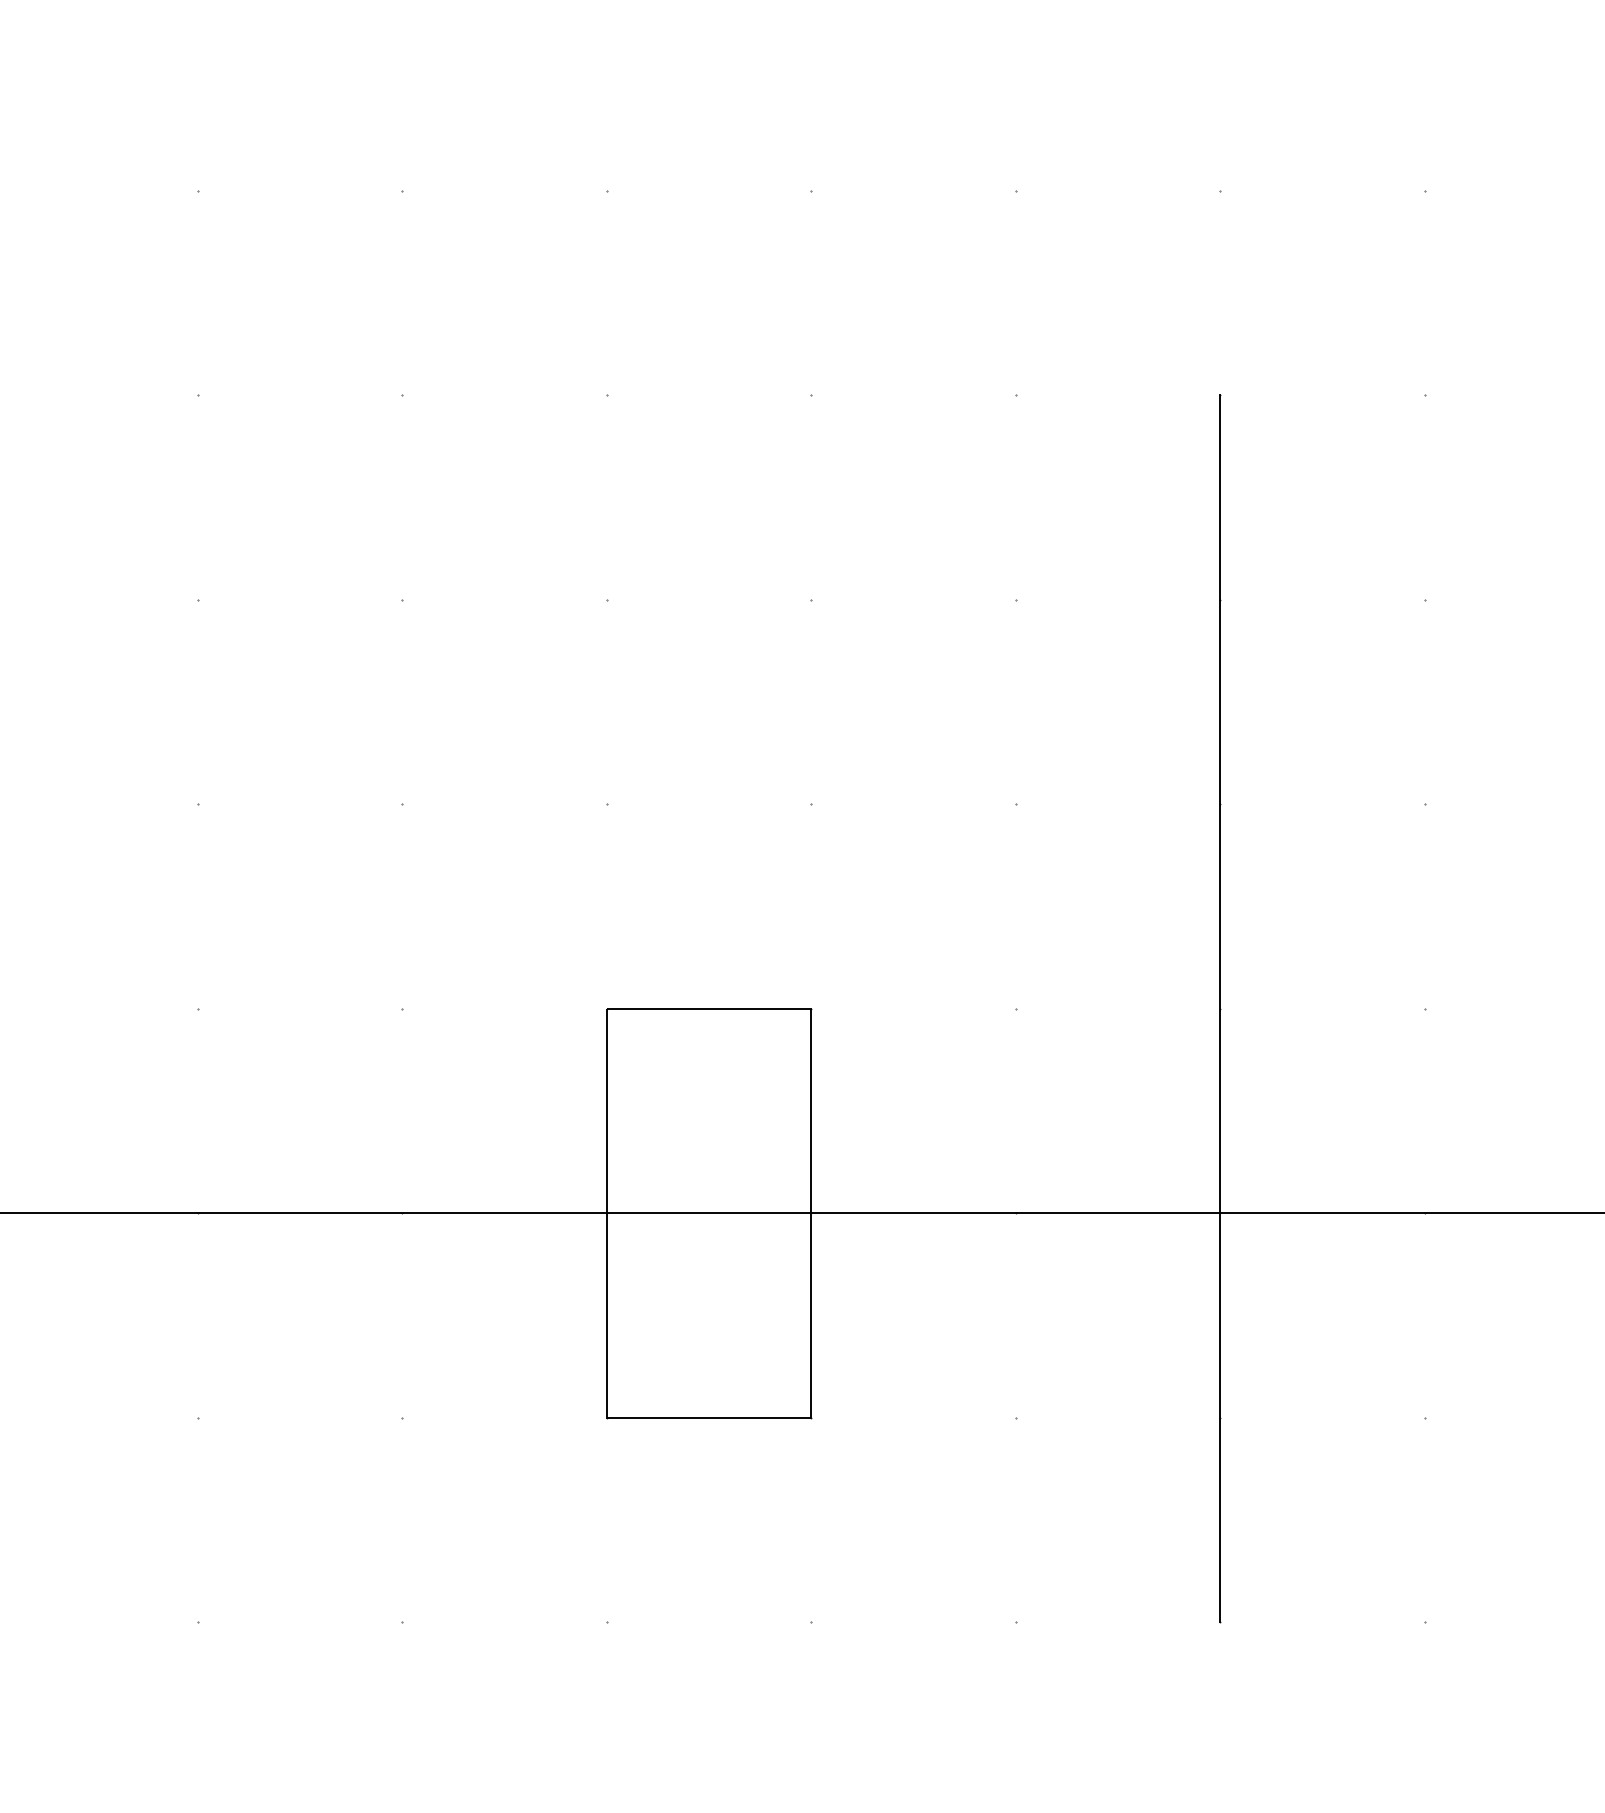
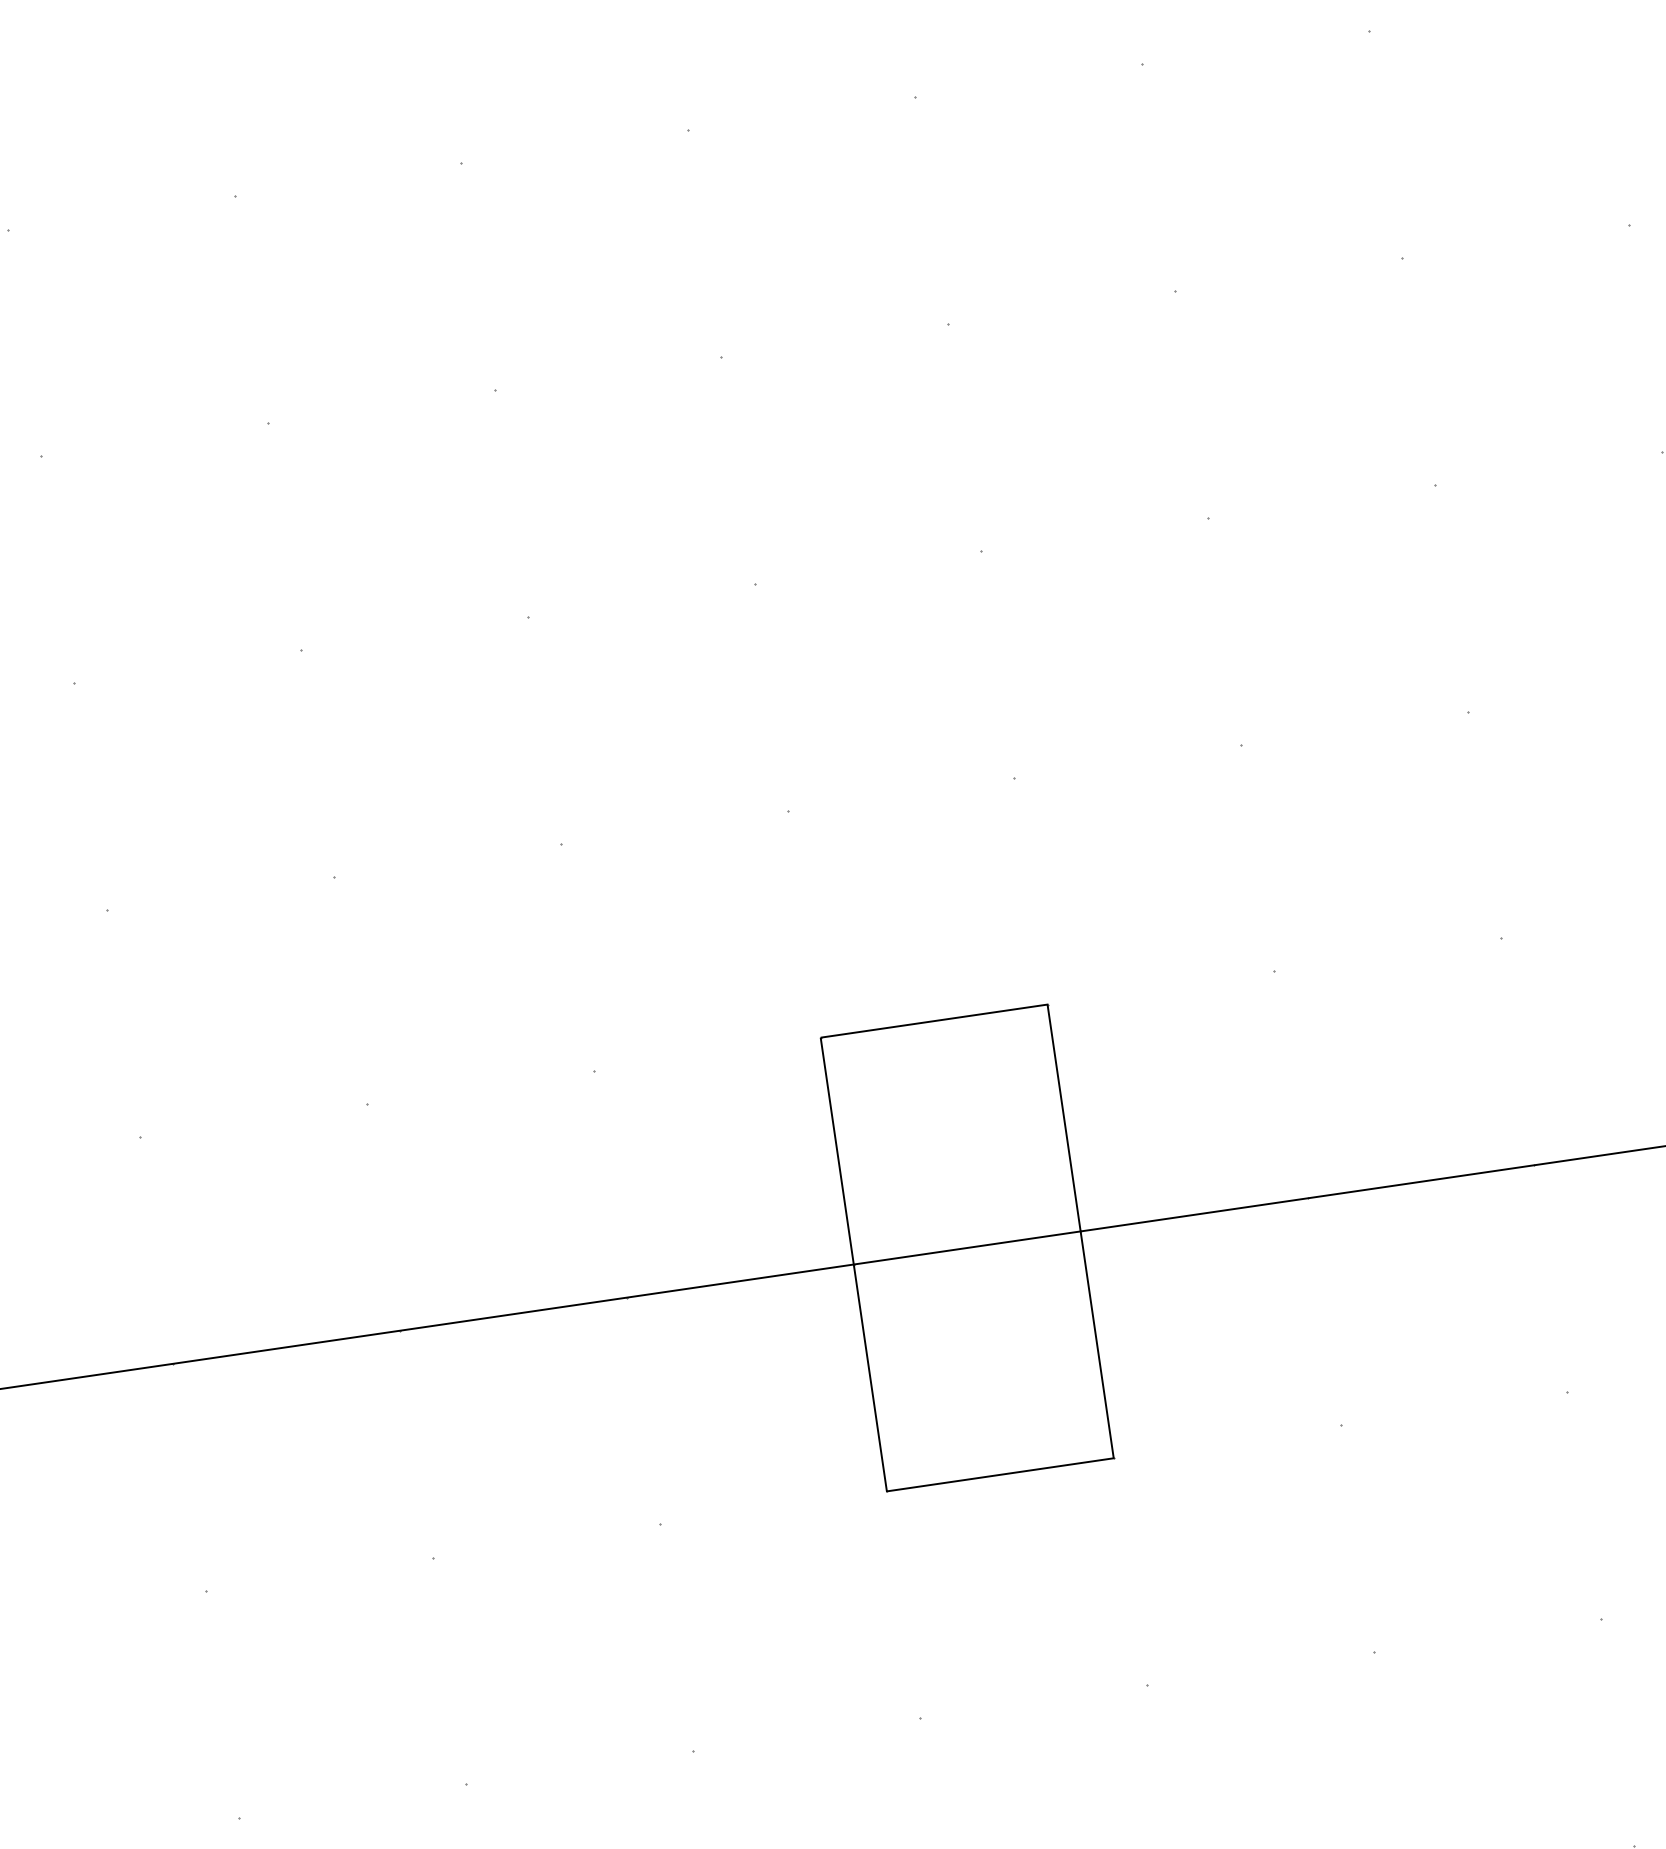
line: (1220, 1008) -> (1501, 938), removed

